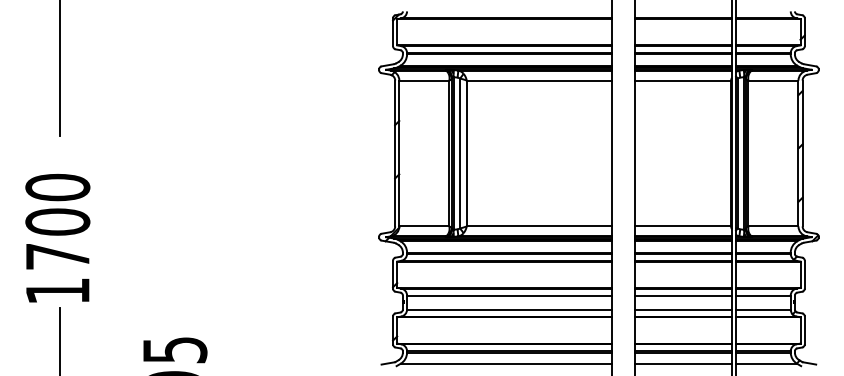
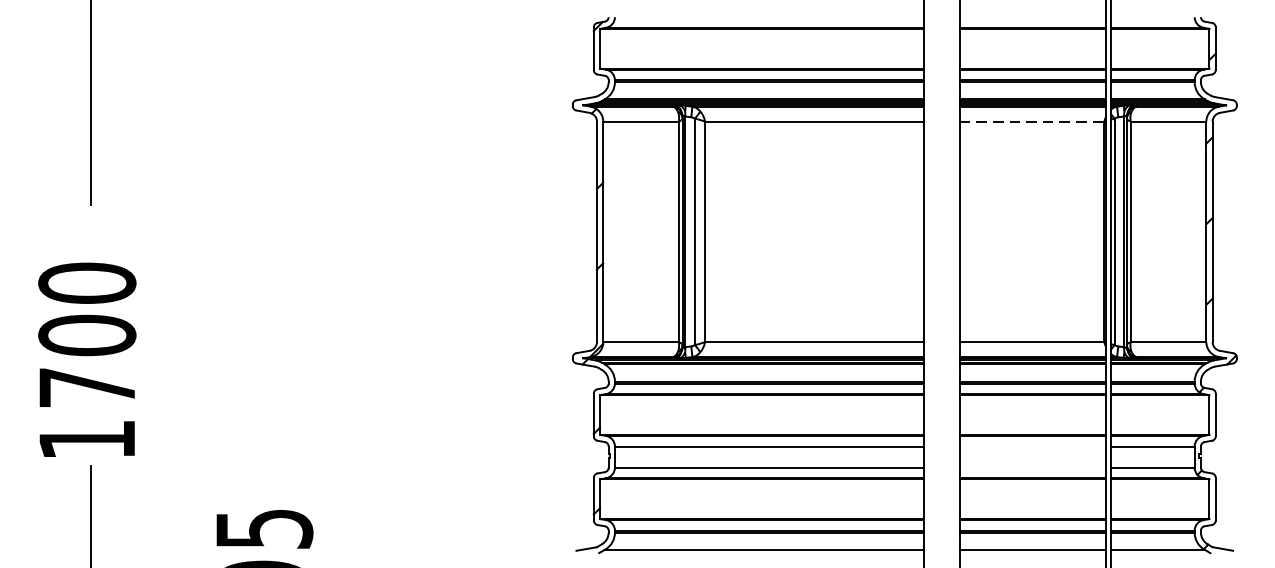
line: (683, 80) -> (1032, 121), solid -> dashed
line: (683, 295) -> (1032, 446), removed
line: (683, 309) -> (1032, 467), removed

